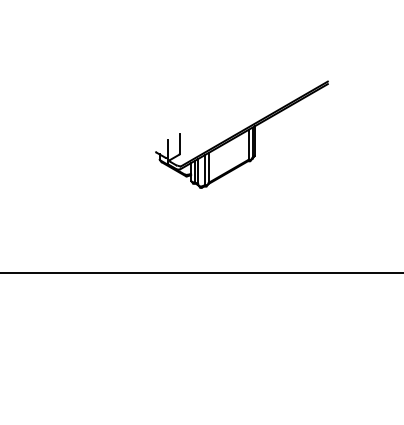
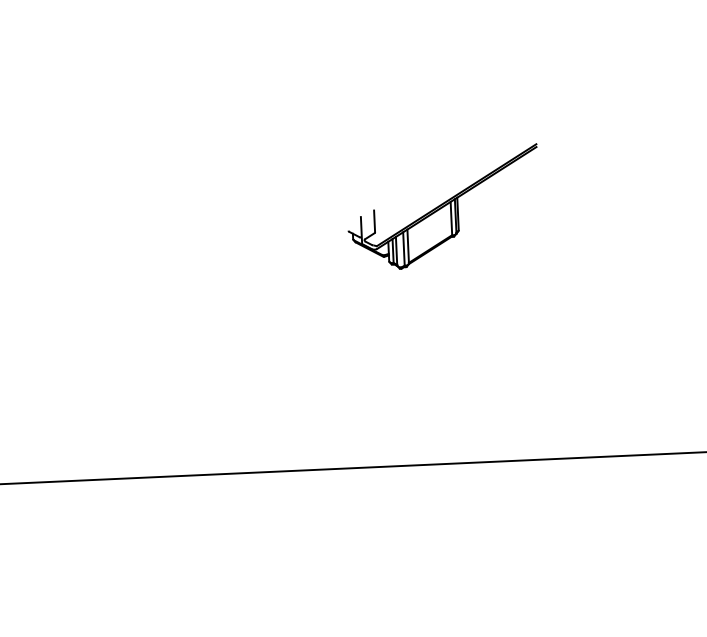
part: (241, 134) -> (442, 207), size x0.6

